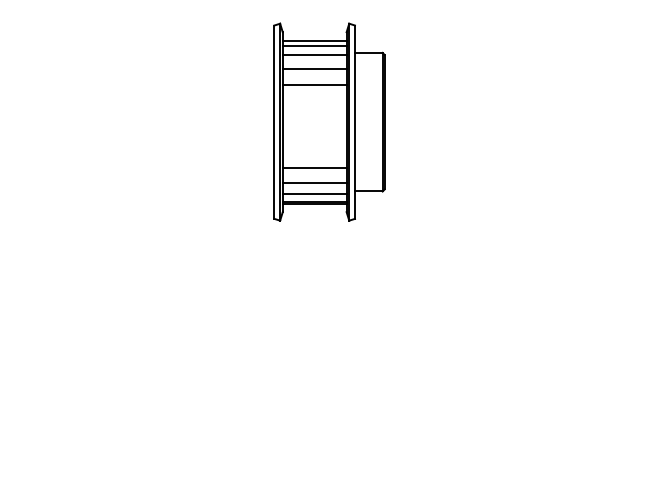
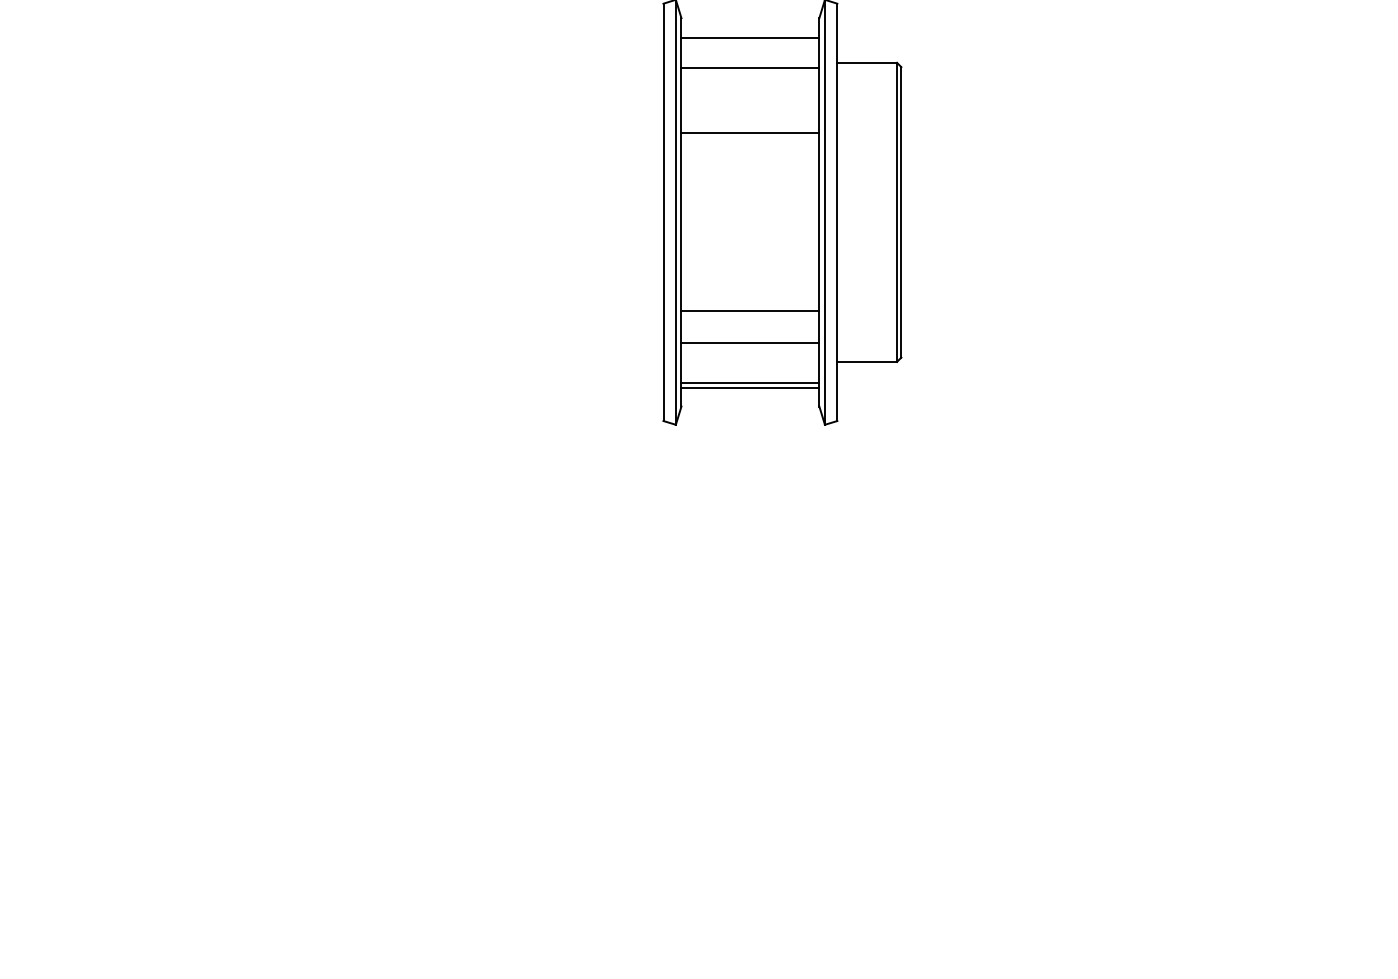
line: (314, 45) -> (749, 46), removed
line: (314, 68) -> (749, 96), removed
line: (314, 194) -> (749, 368), removed

